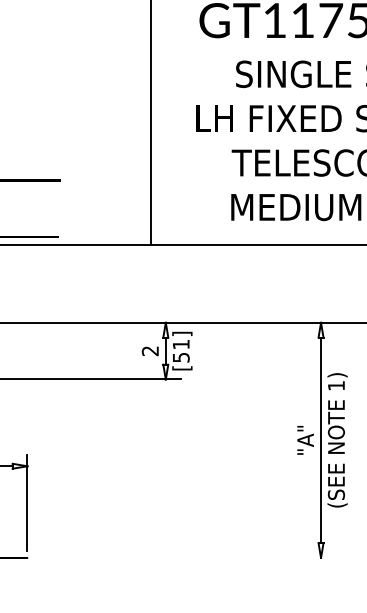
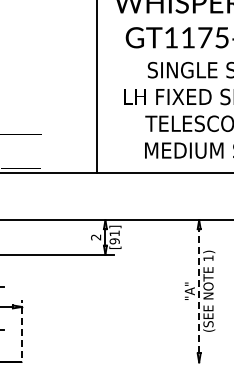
text: (180, 357) -> (114, 241), [51] -> [91]
line: (321, 439) -> (199, 290), solid -> dashed
line: (26, 501) -> (21, 328), solid -> dashed

